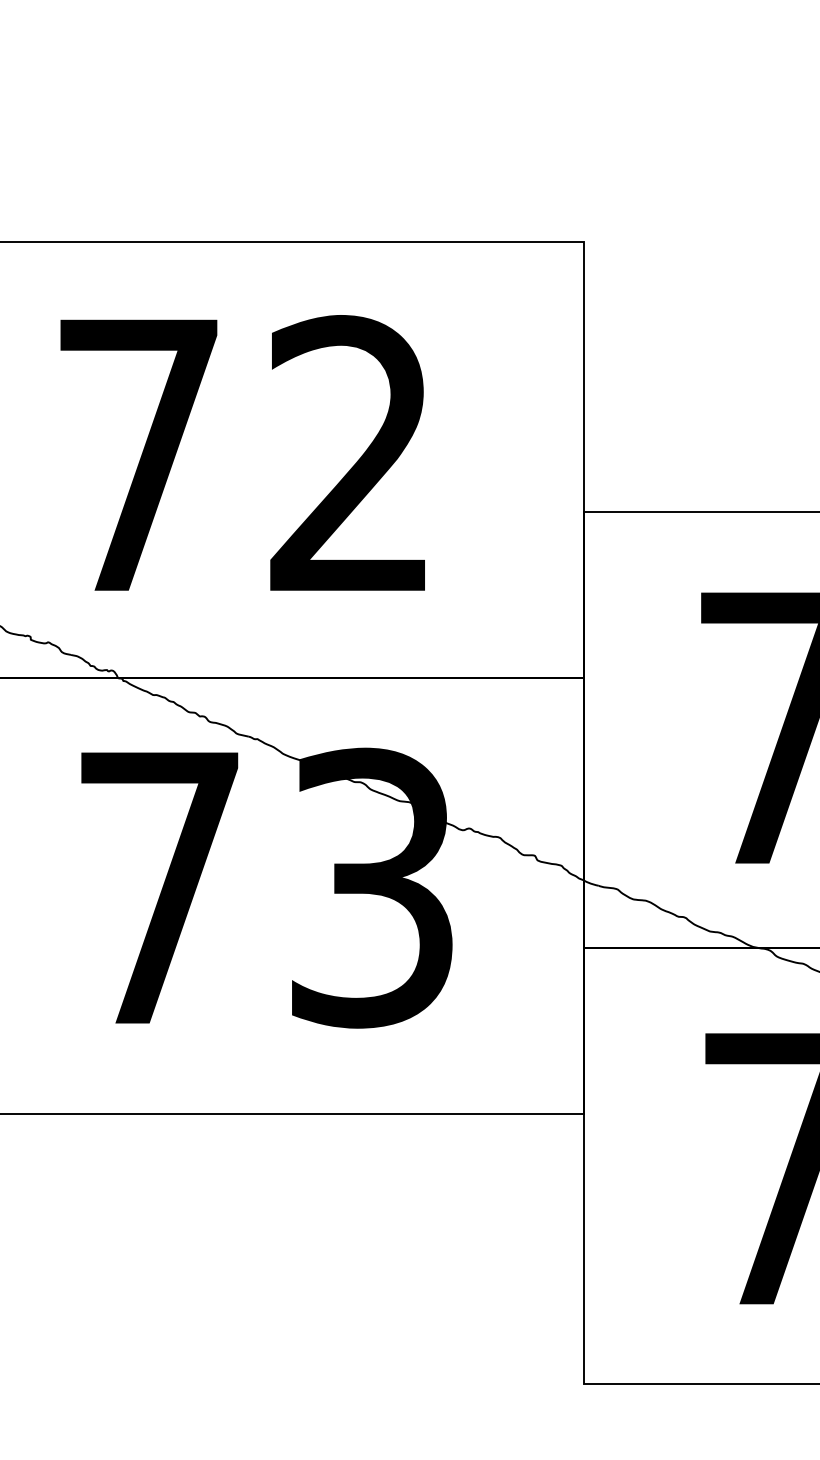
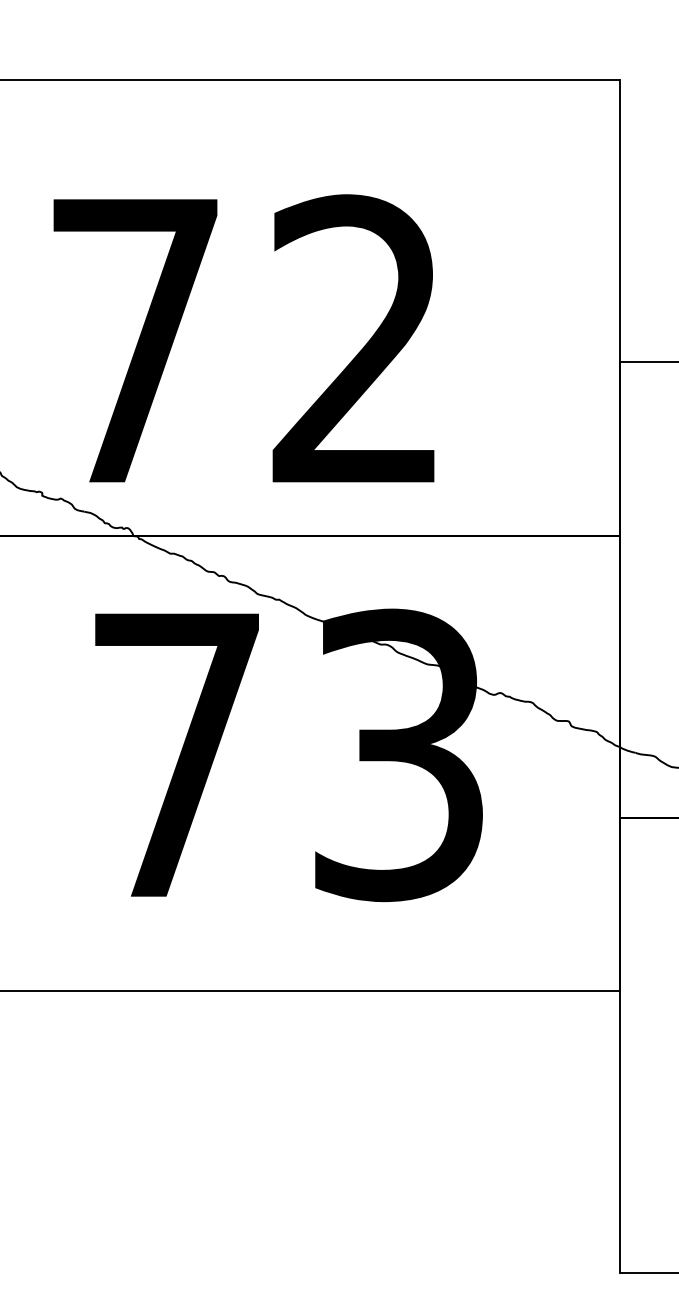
text: (242, 452) -> (243, 337), moved

